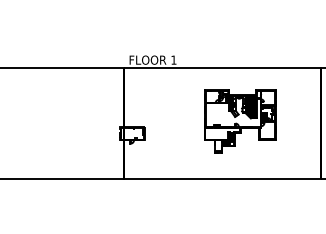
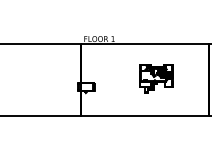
part: (240, 120) -> (156, 78), size x0.7

